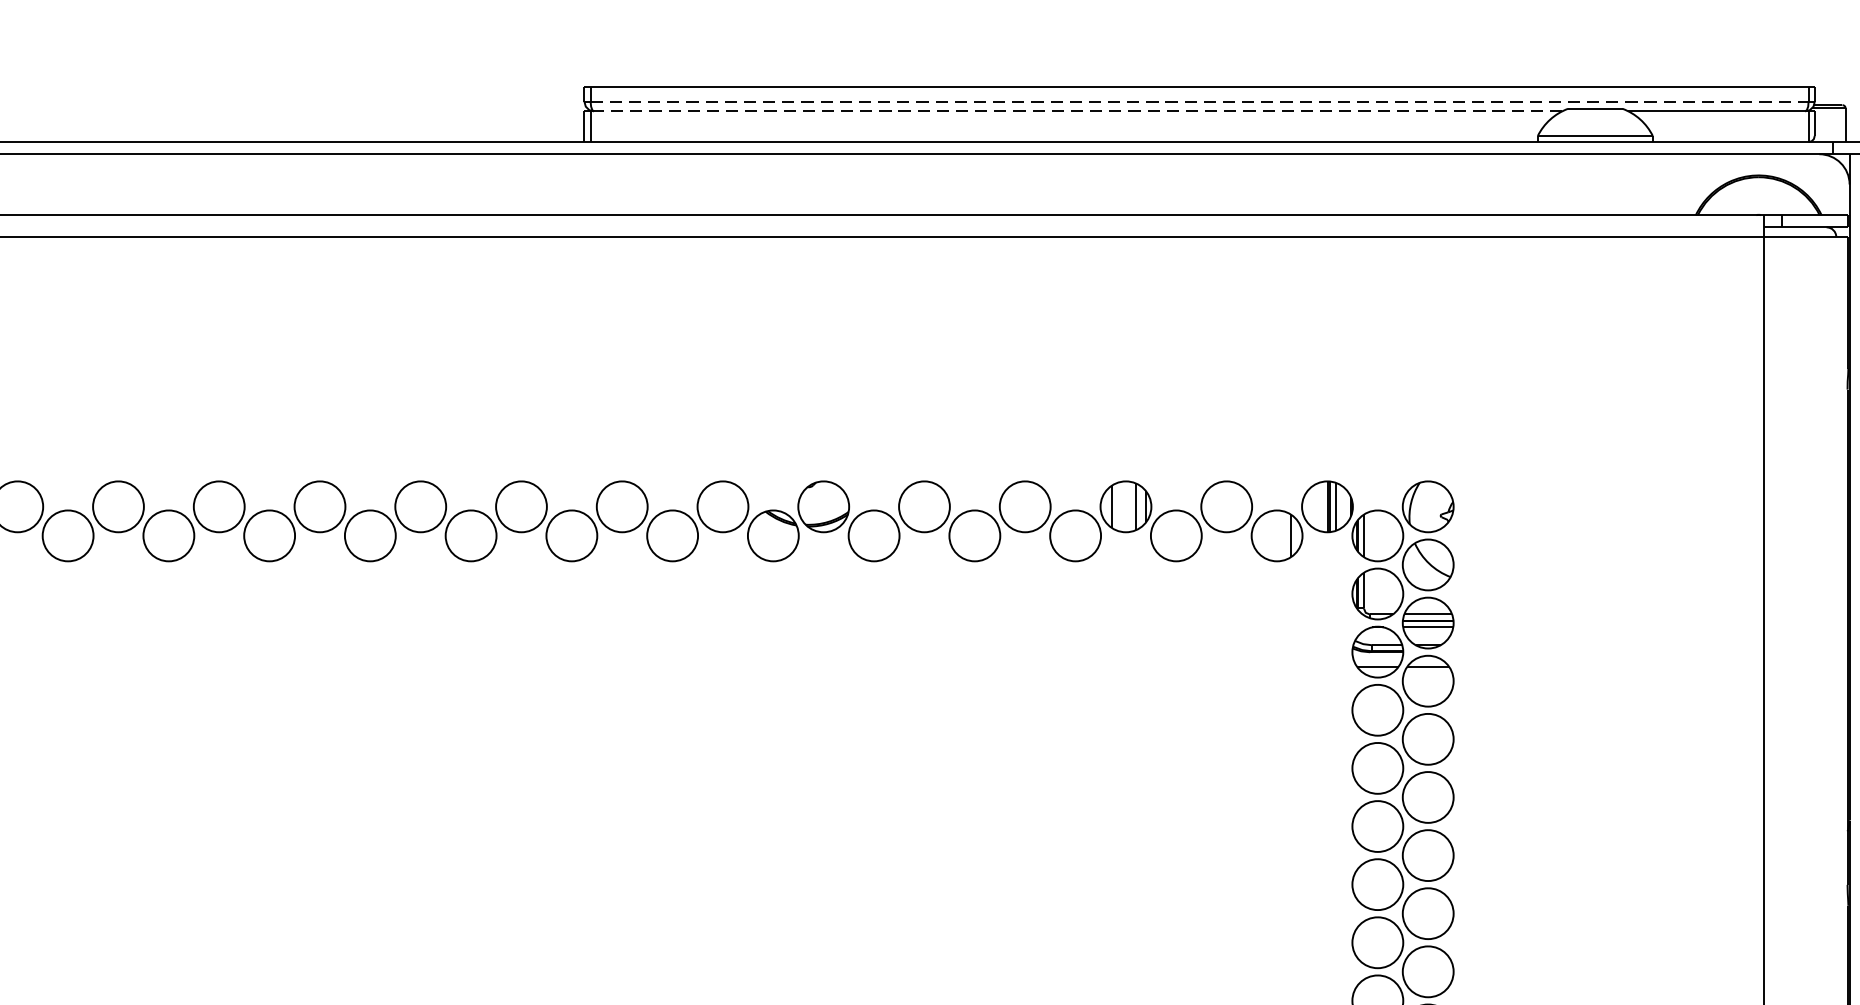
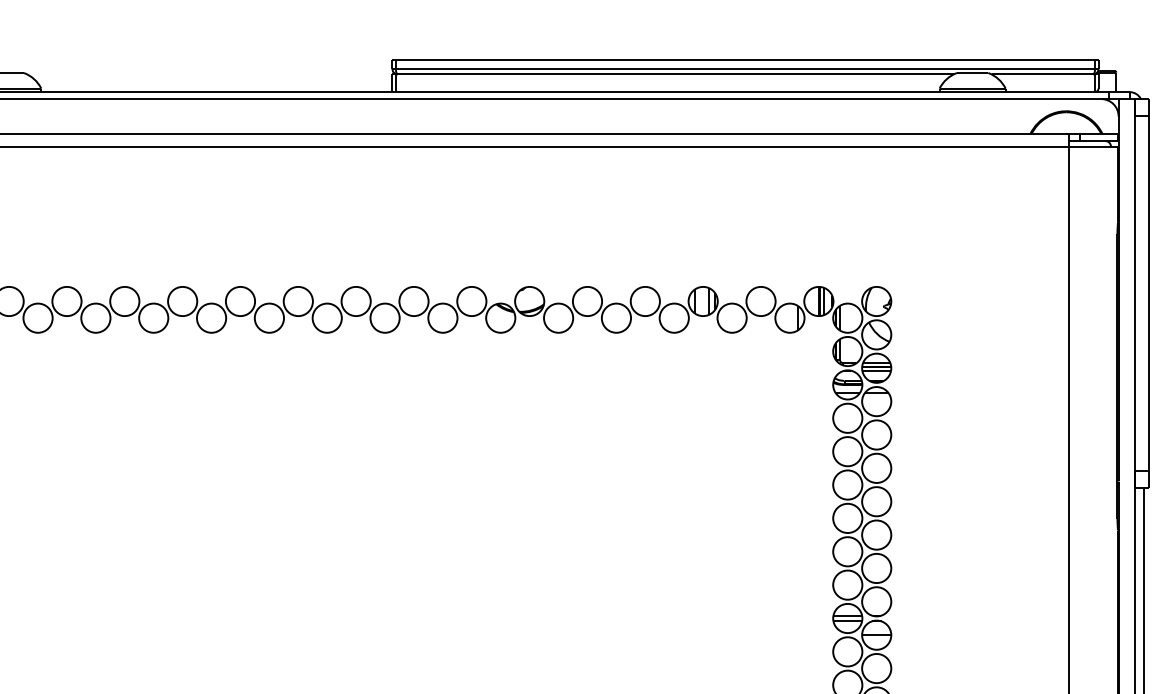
line: (1199, 100) -> (745, 68), dashed -> solid
line: (1075, 111) -> (674, 74), dashed -> solid

